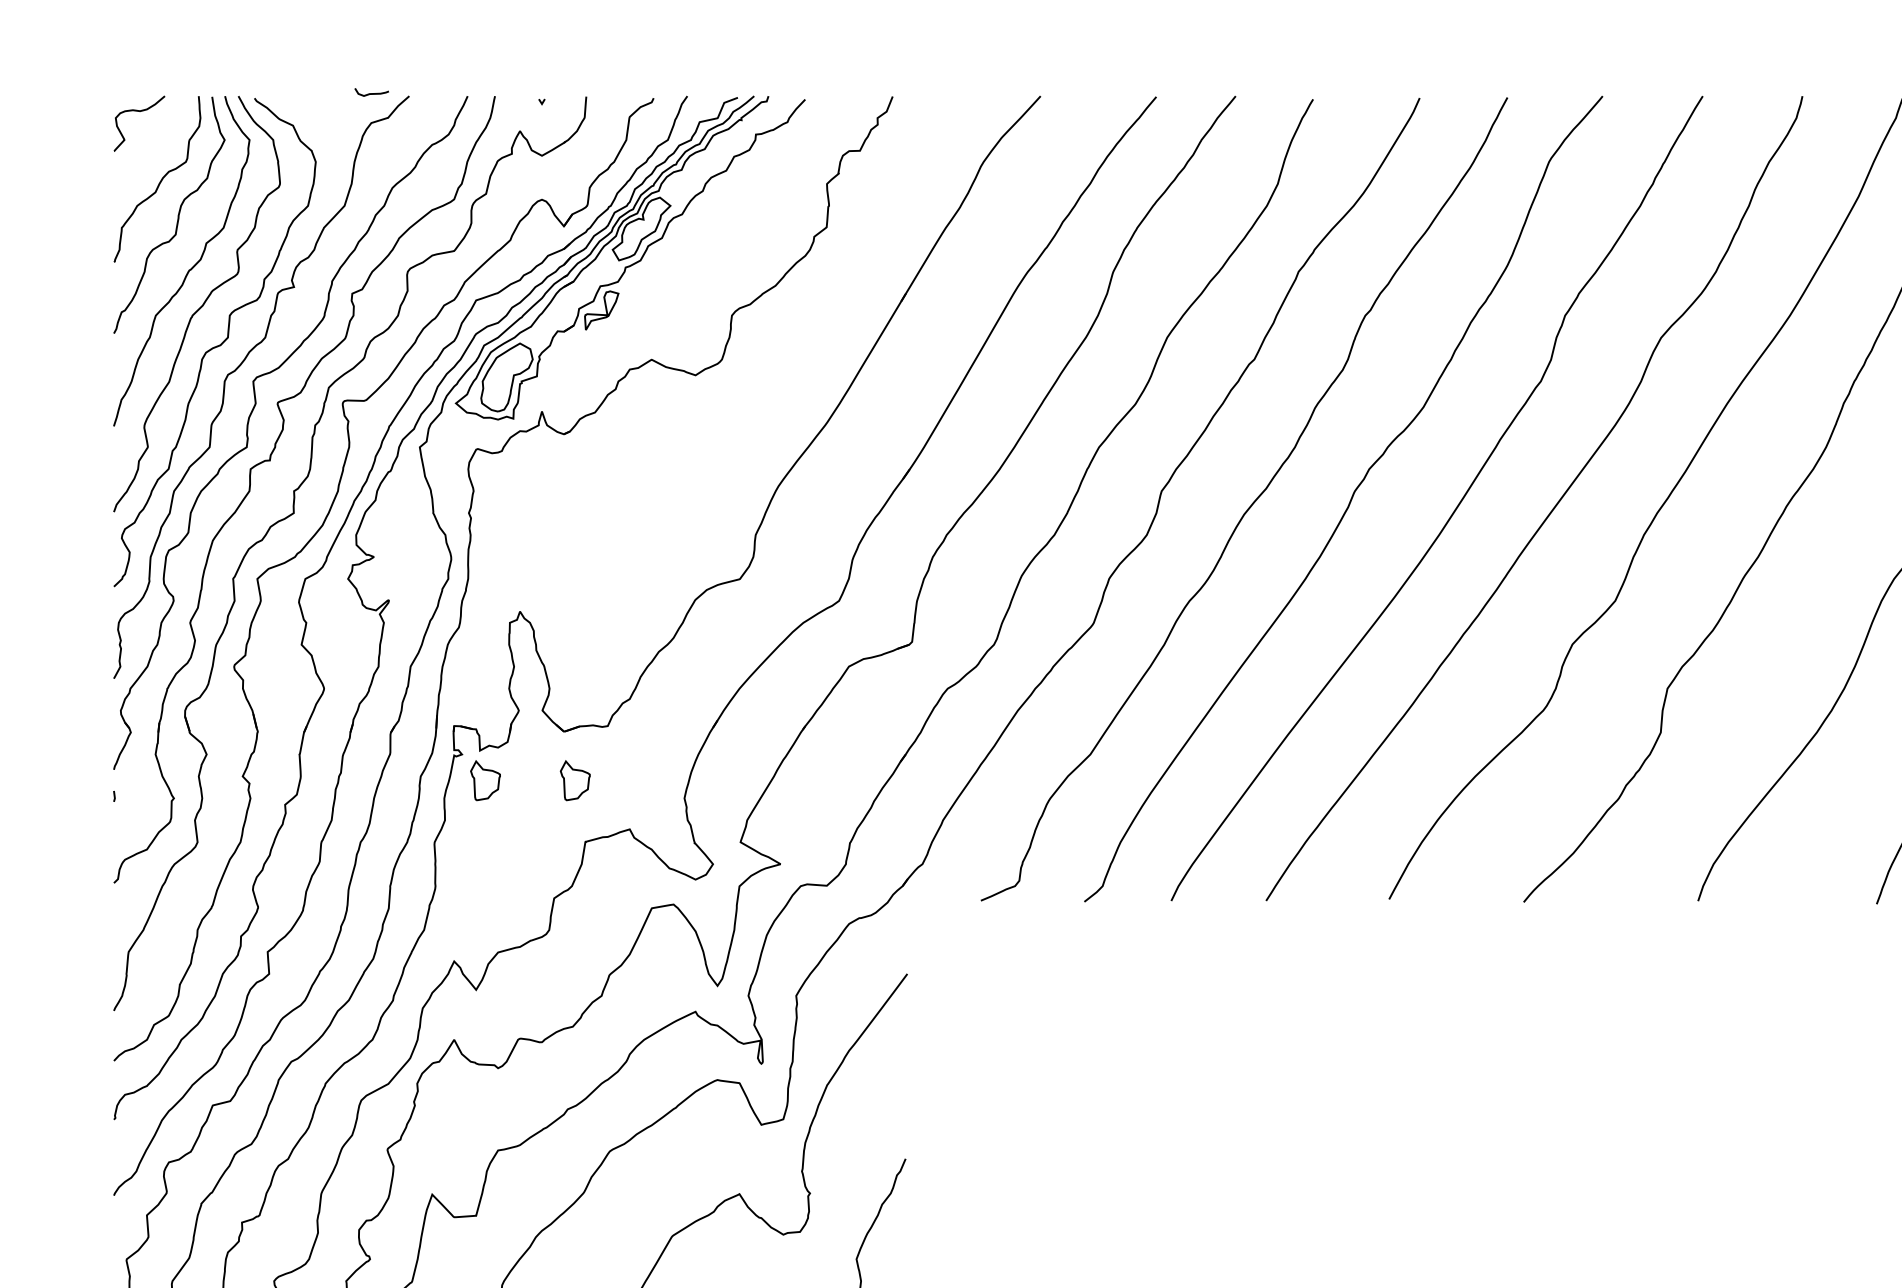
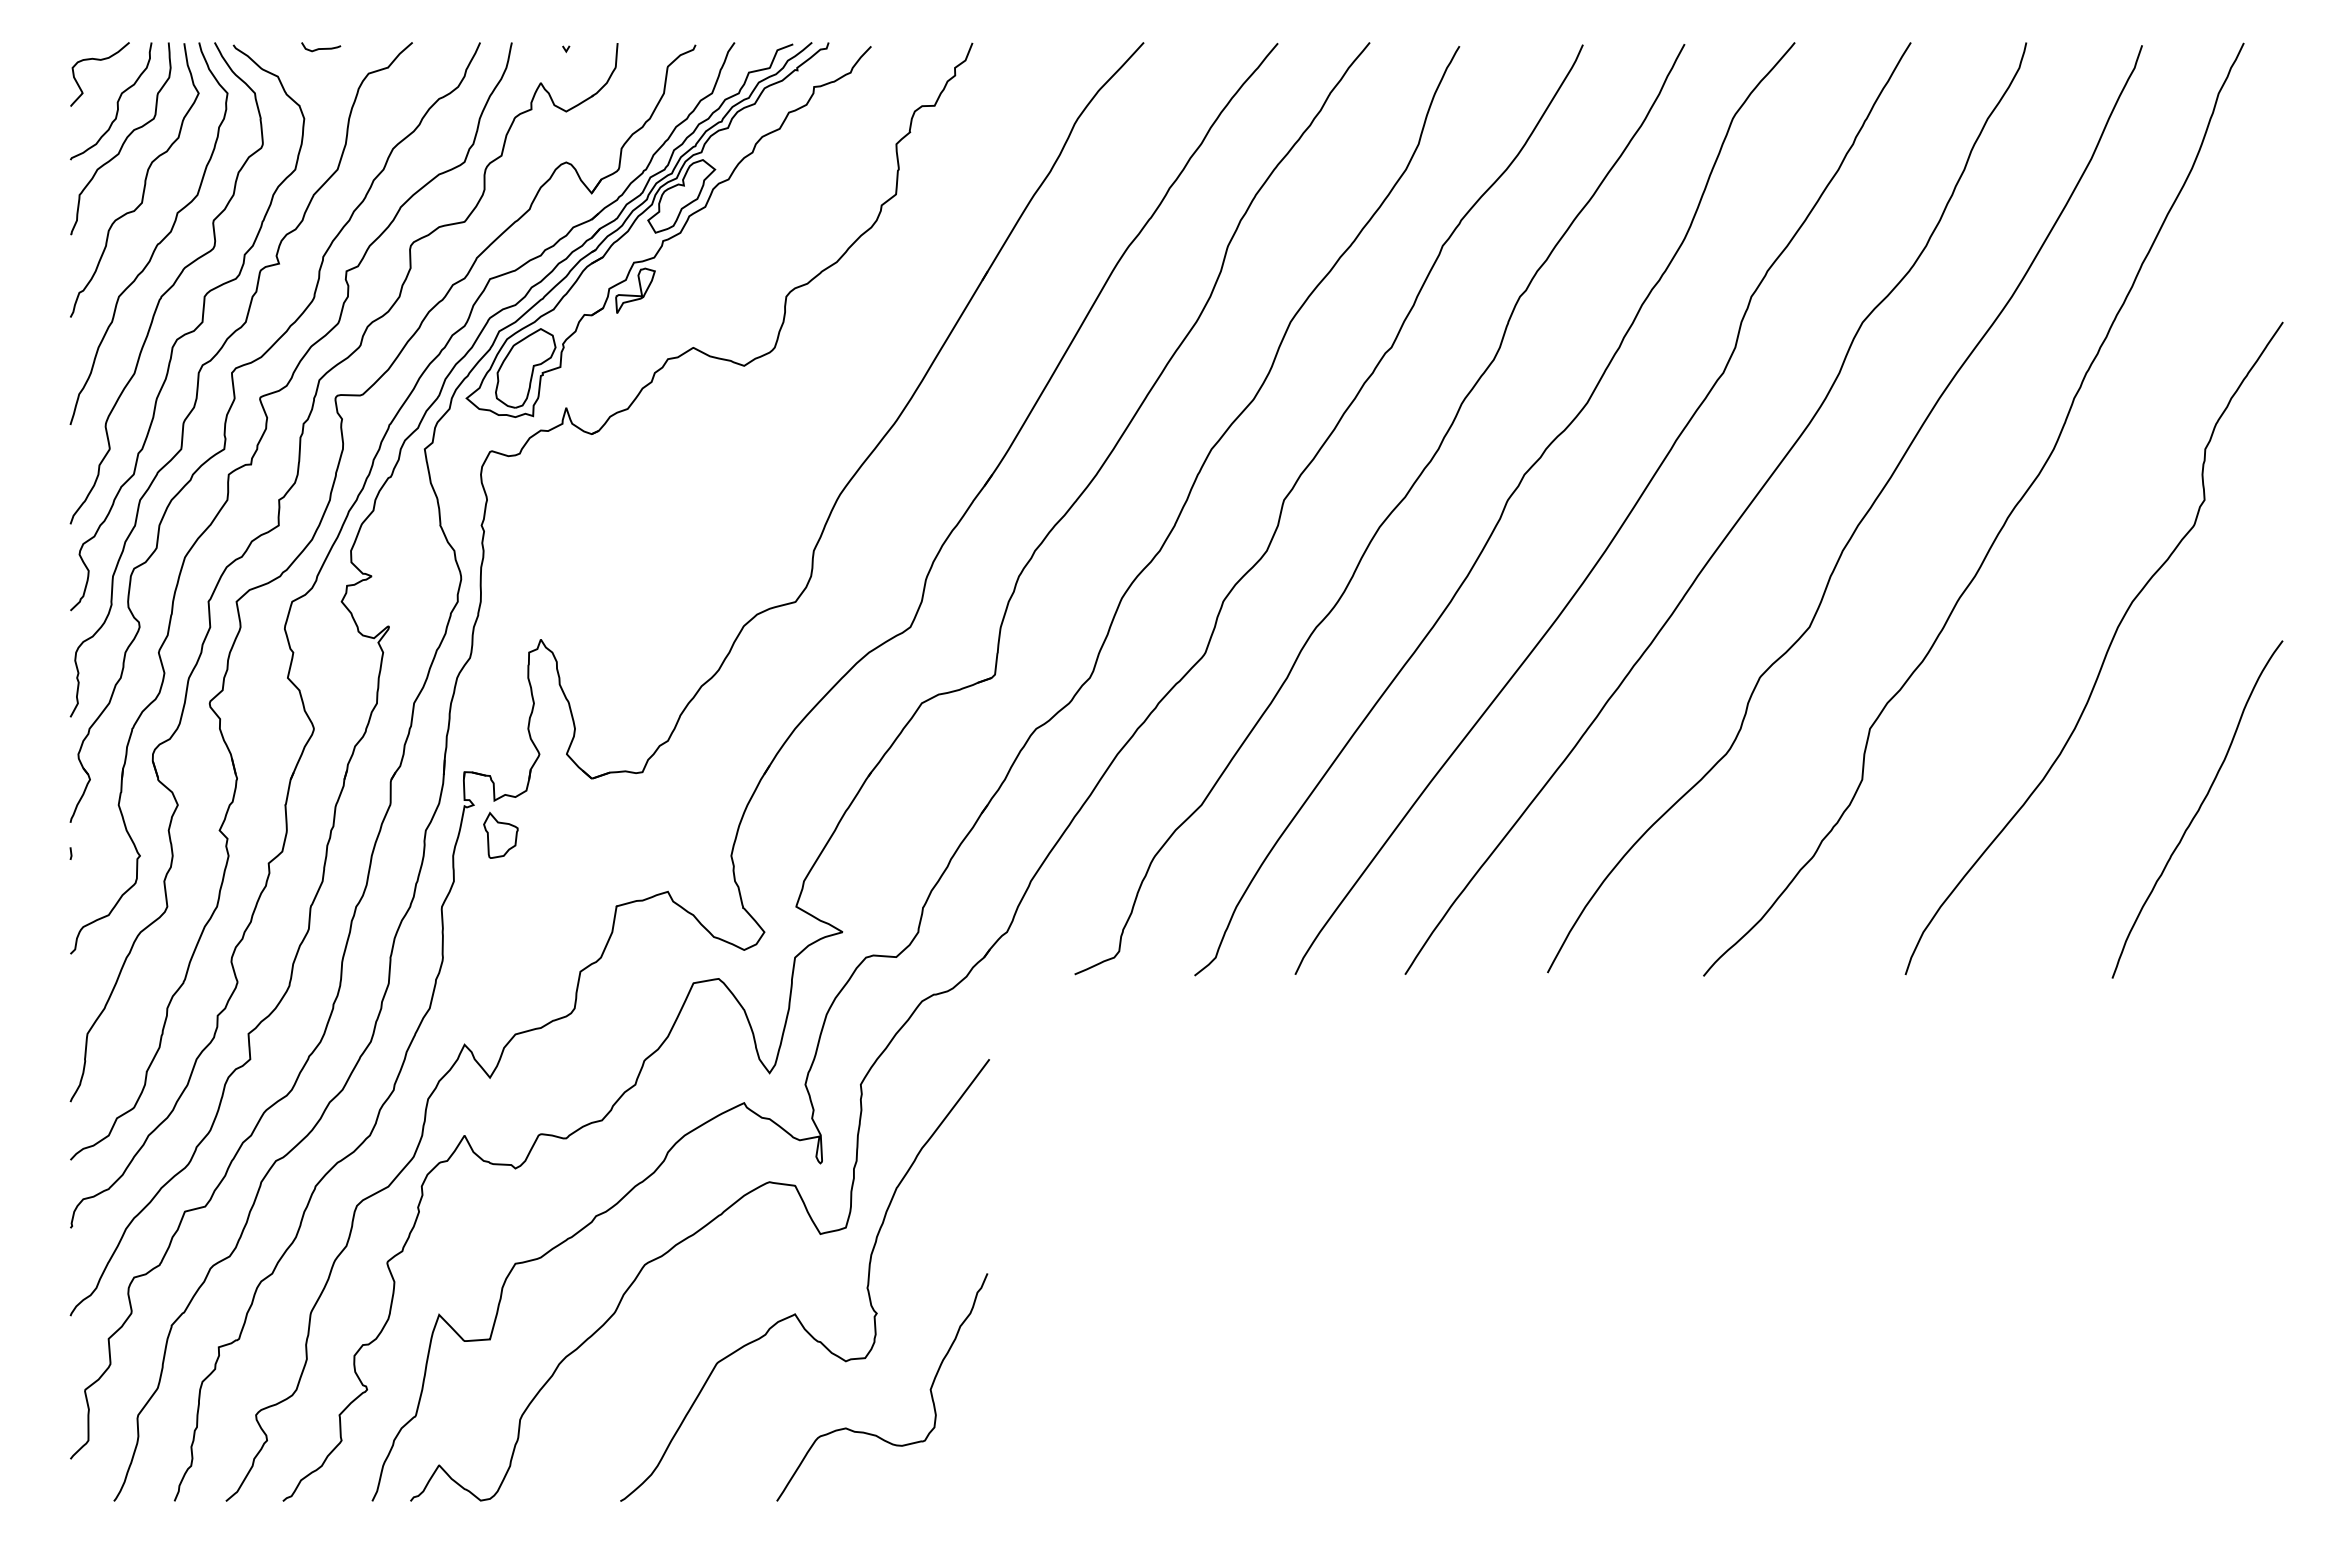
curve: (372, 93) -> (321, 48), moved
curve: (153, 147) -> (116, 102), added
part: (574, 779) -> (604, 834), removed

